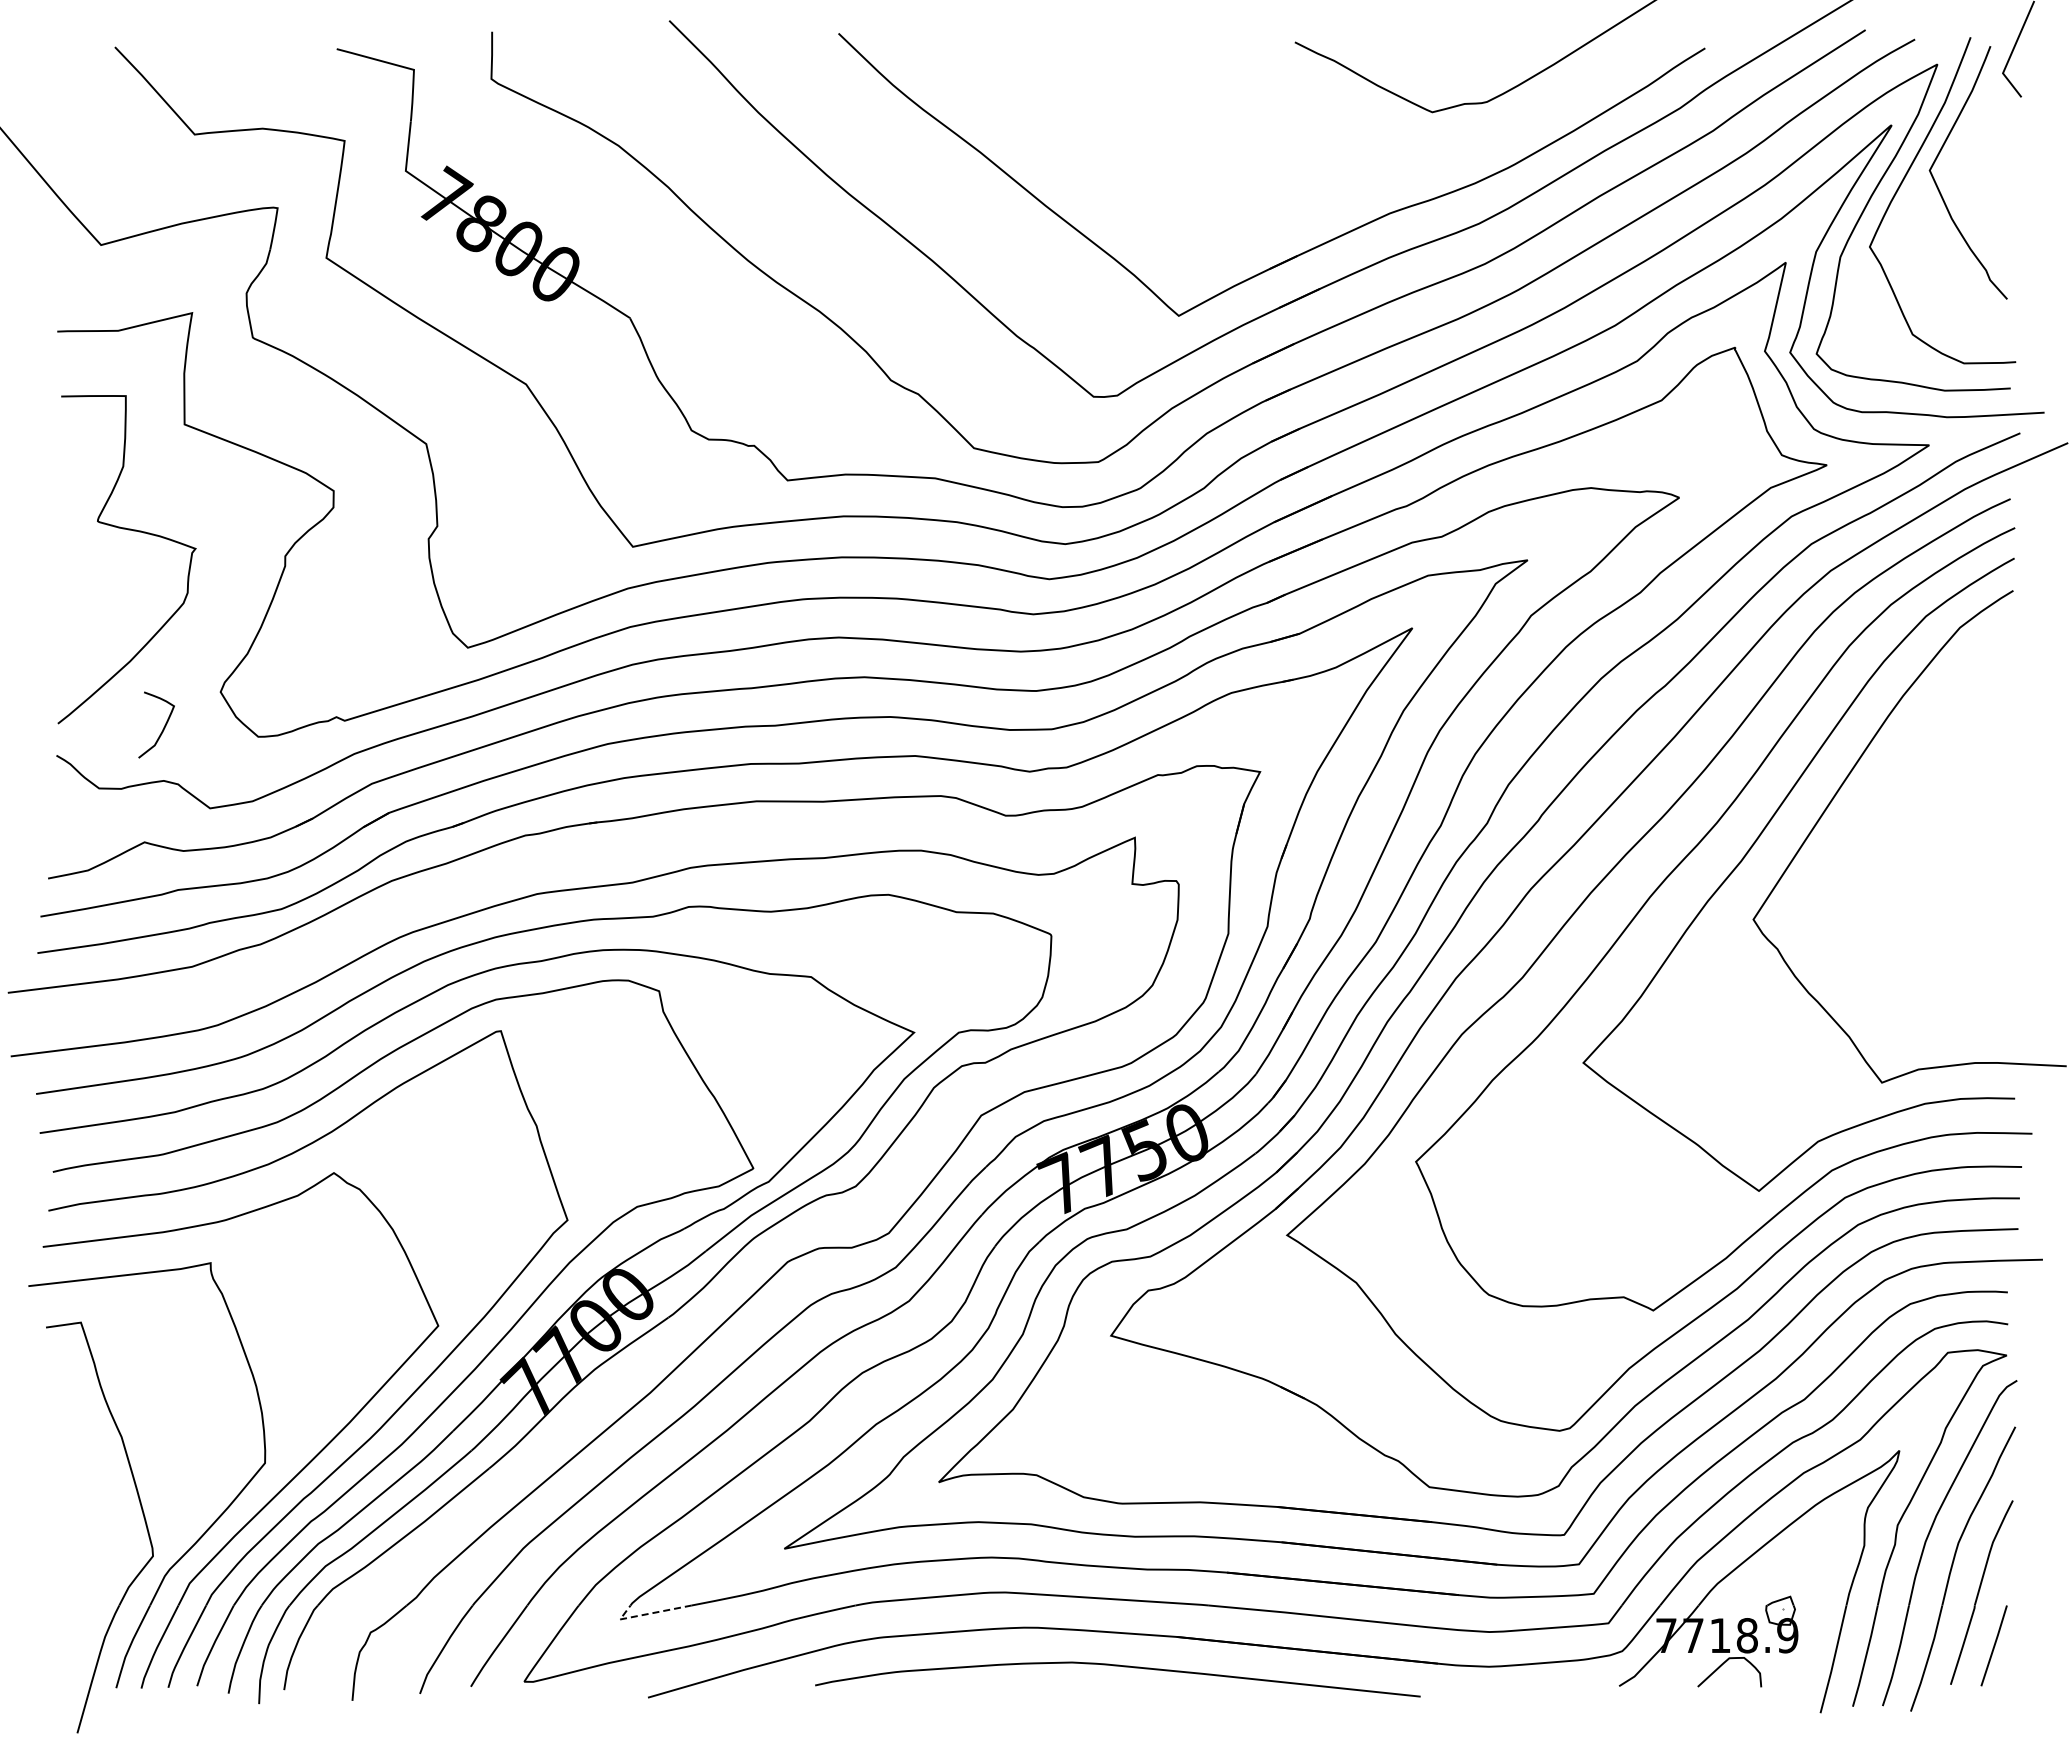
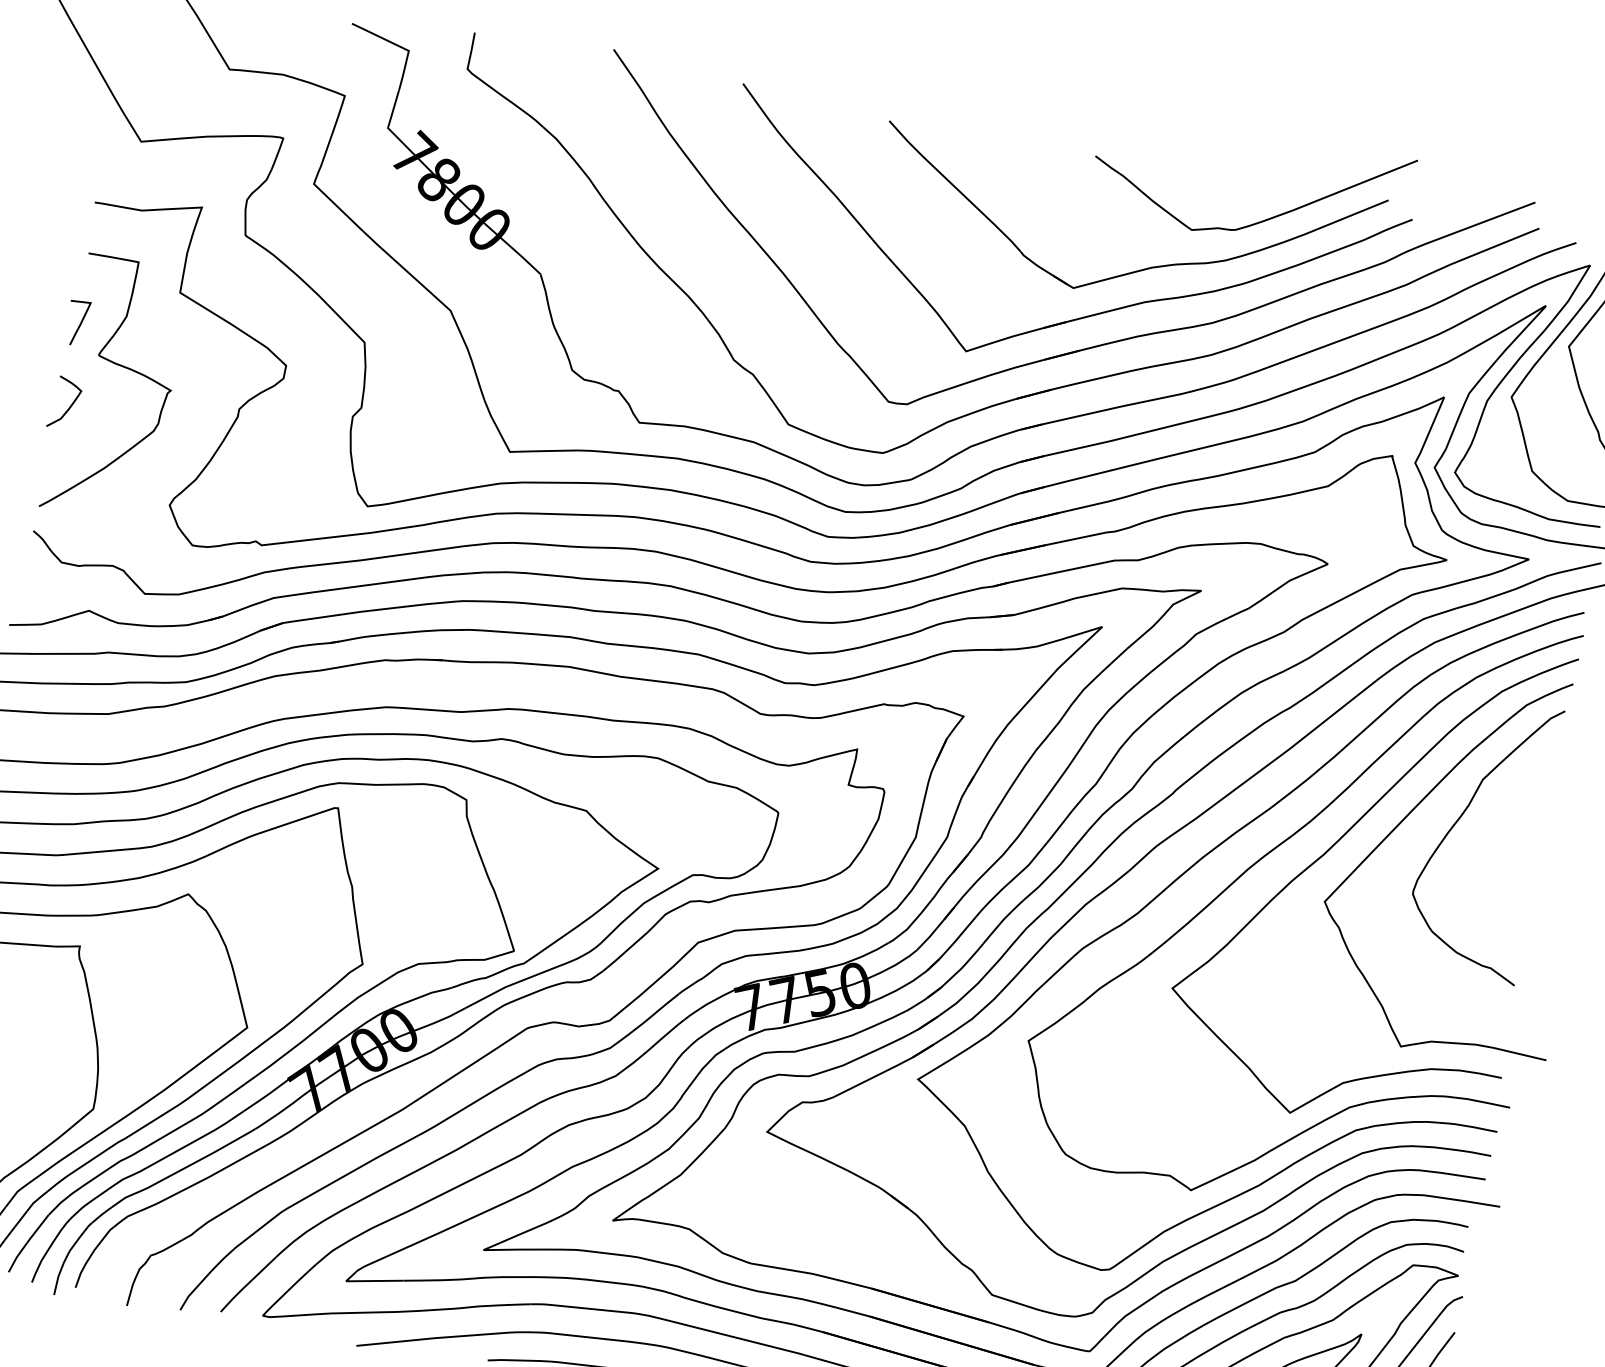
part: (1377, 173) -> (1140, 269), added
curve: (66, 486) -> (79, 323), added
curve: (163, 727) -> (70, 406), moved
curve: (1903, 784) -> (1460, 818), added
line: (646, 1614) -> (367, 1281), dashed -> solid

